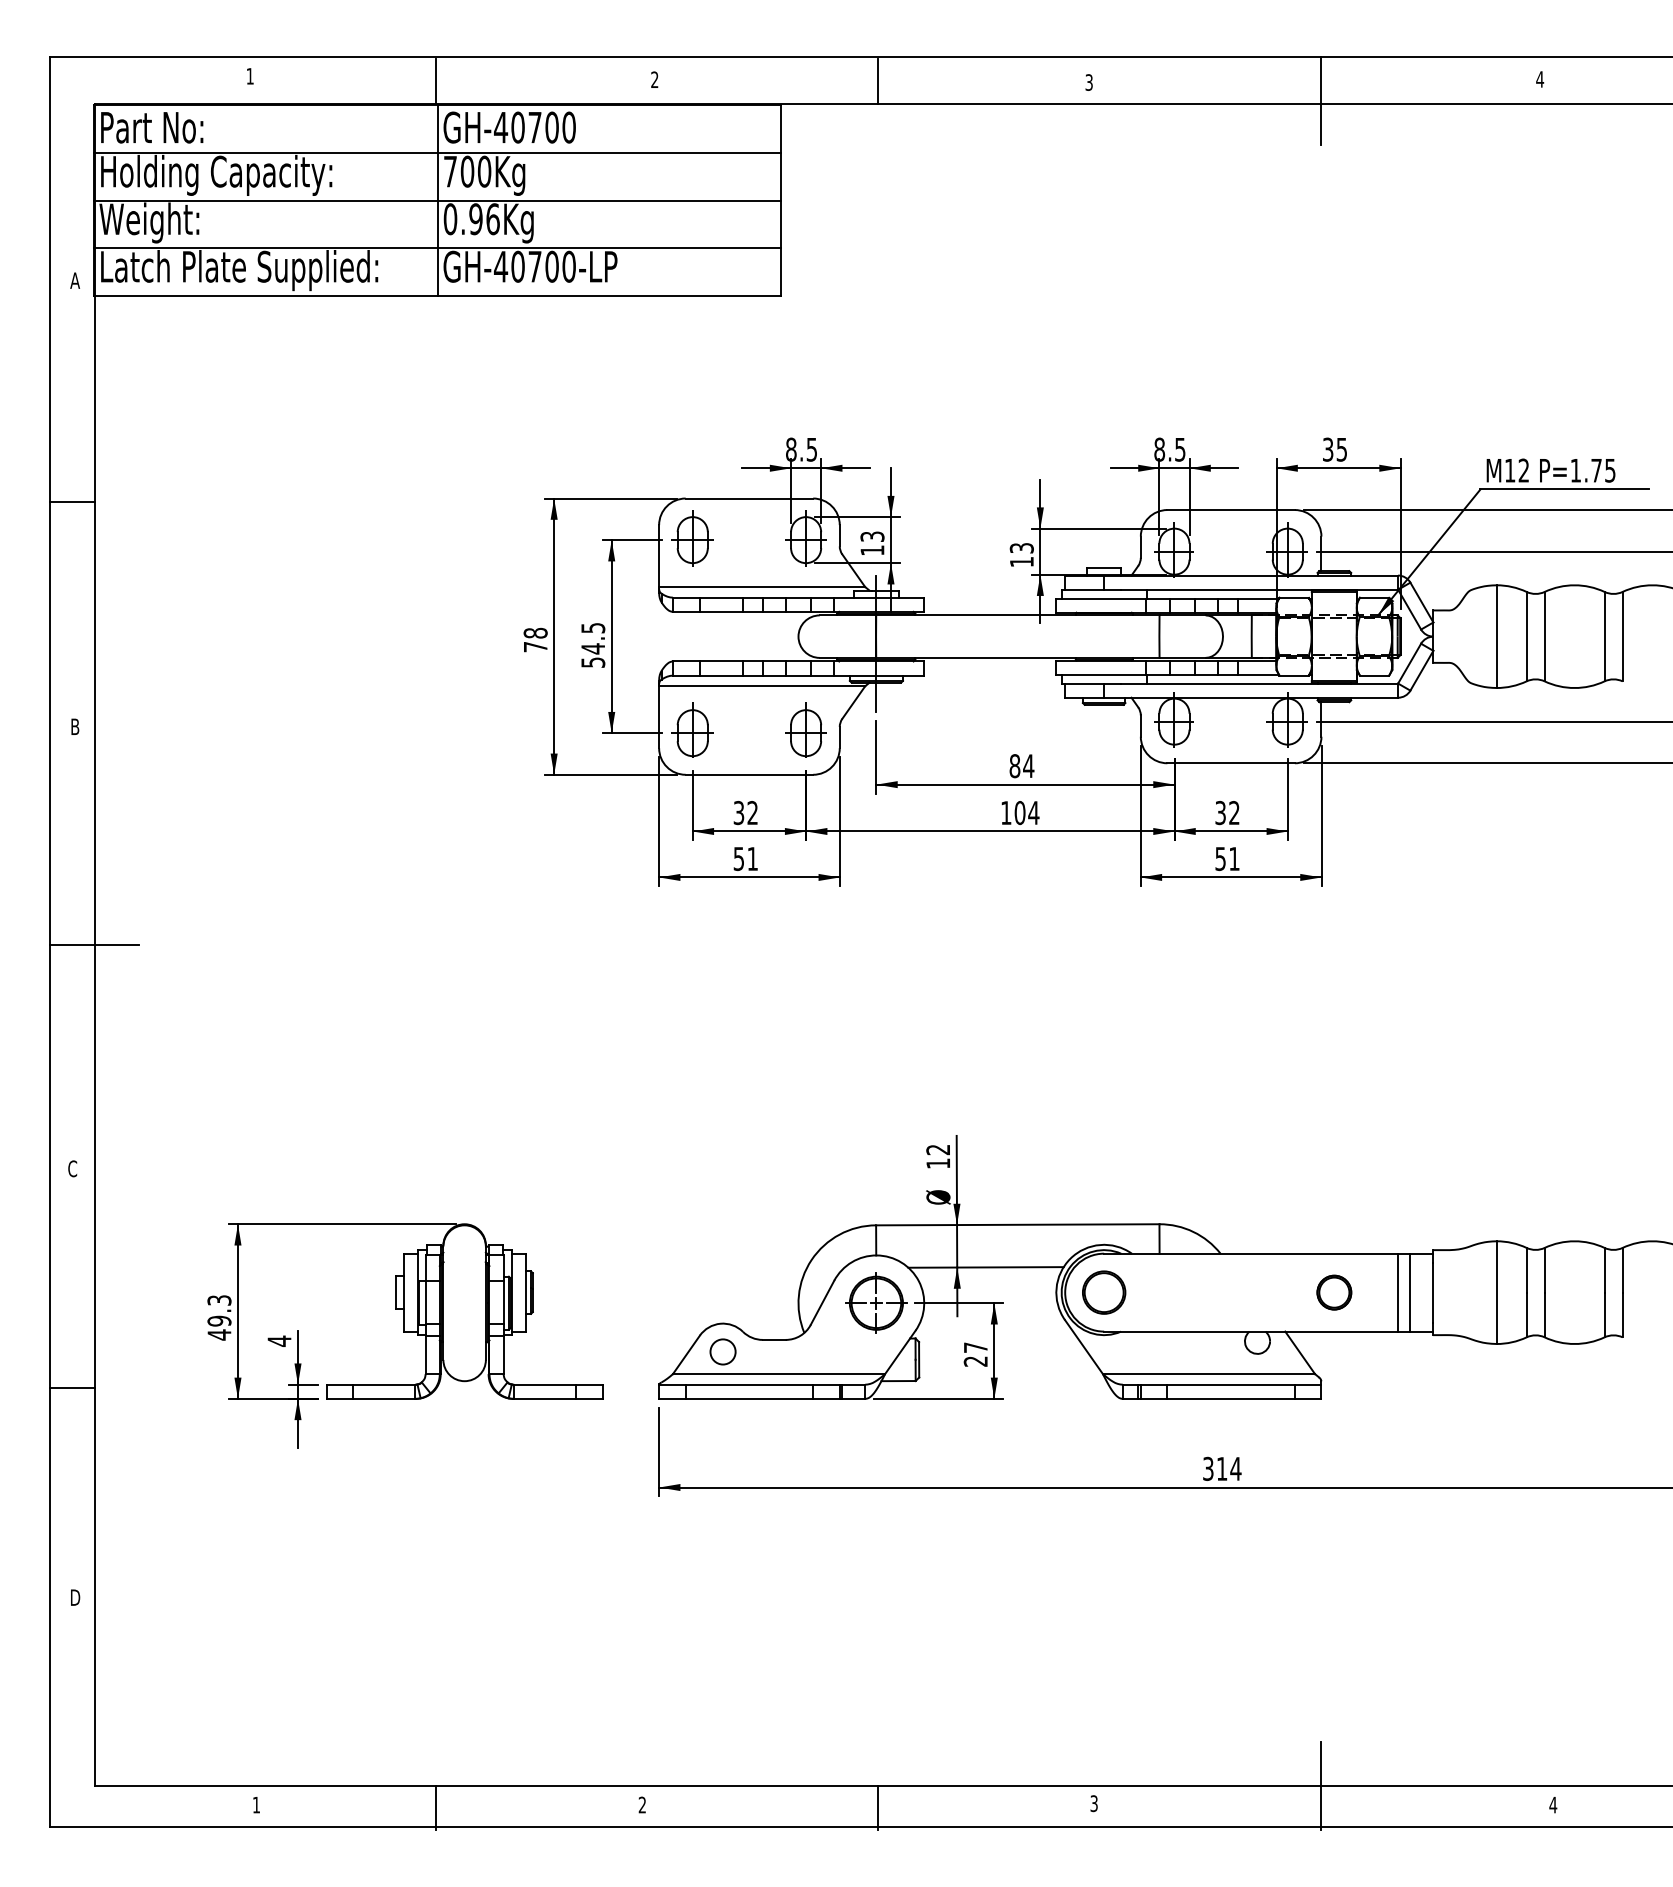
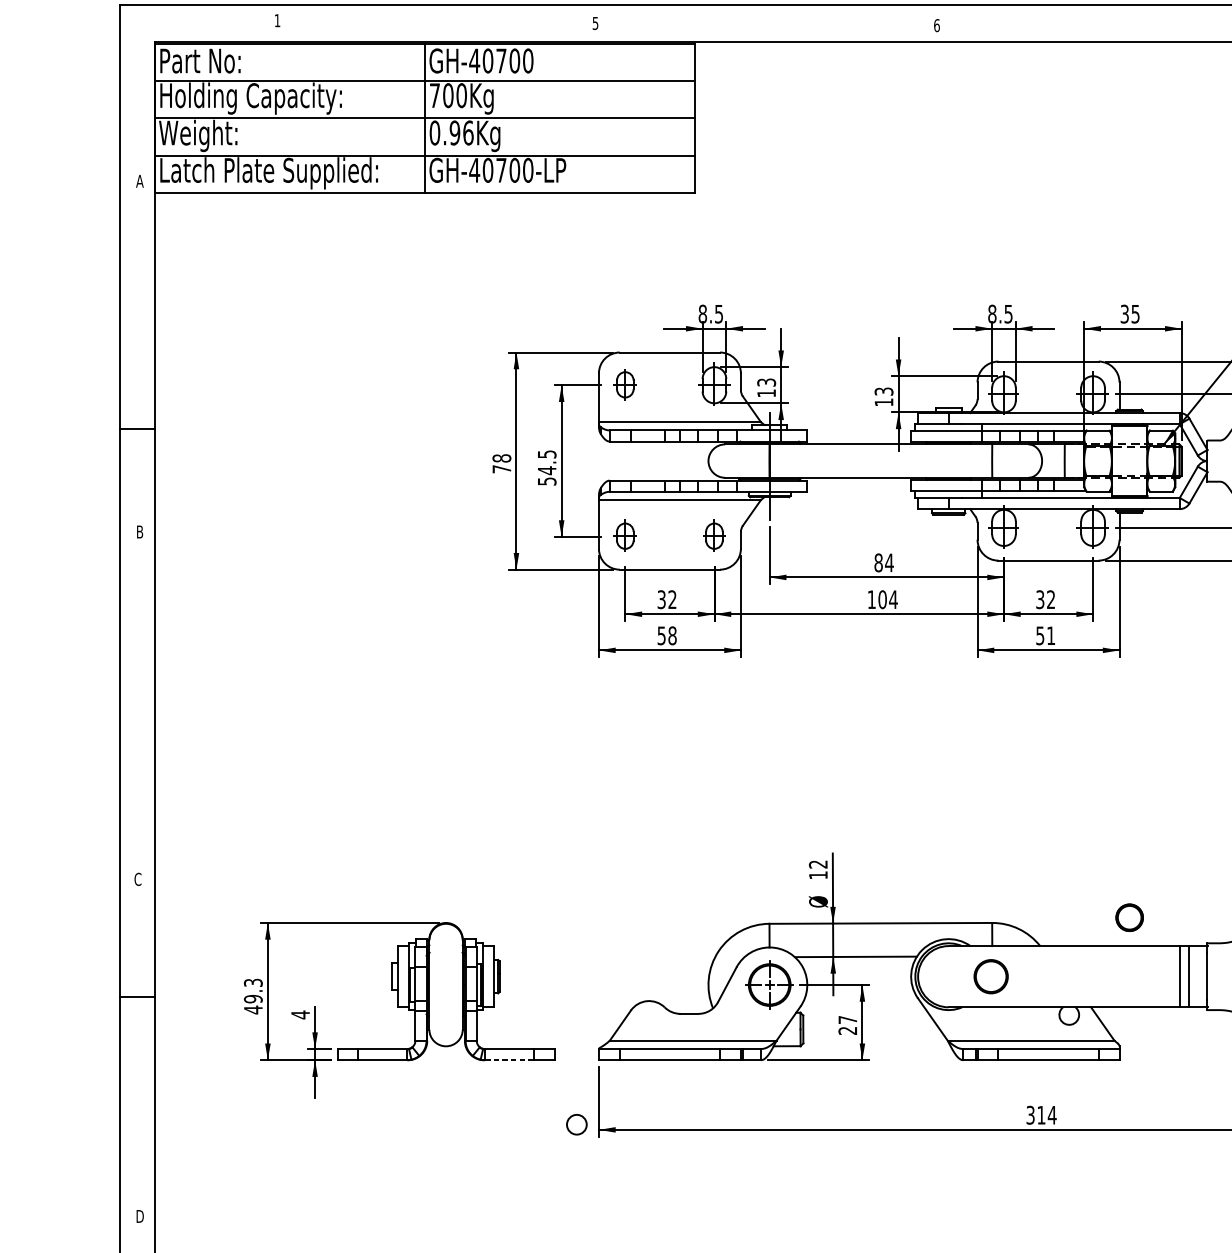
text: (654, 79) -> (595, 23), 2 -> 5
line: (435, 81) -> (423, 24), removed
line: (878, 81) -> (771, 24), removed
text: (1089, 82) -> (937, 25), 3 -> 6
line: (1321, 100) -> (1119, 39), removed
line: (72, 502) -> (137, 429), moved
part: (692, 538) -> (625, 383), size x0.7
part: (692, 729) -> (625, 534), size x0.7
part: (805, 729) -> (713, 534), size x0.7
text: (752, 858) -> (672, 635), 51 -> 58
line: (94, 944) -> (155, 703), removed
part: (1104, 1292) -> (991, 976), moved
part: (1334, 1292) -> (1129, 917), moved
circle: (722, 1351) -> (576, 1124), moved
line: (72, 1387) -> (137, 997), moved
line: (545, 1398) -> (509, 1059), solid -> dashed

